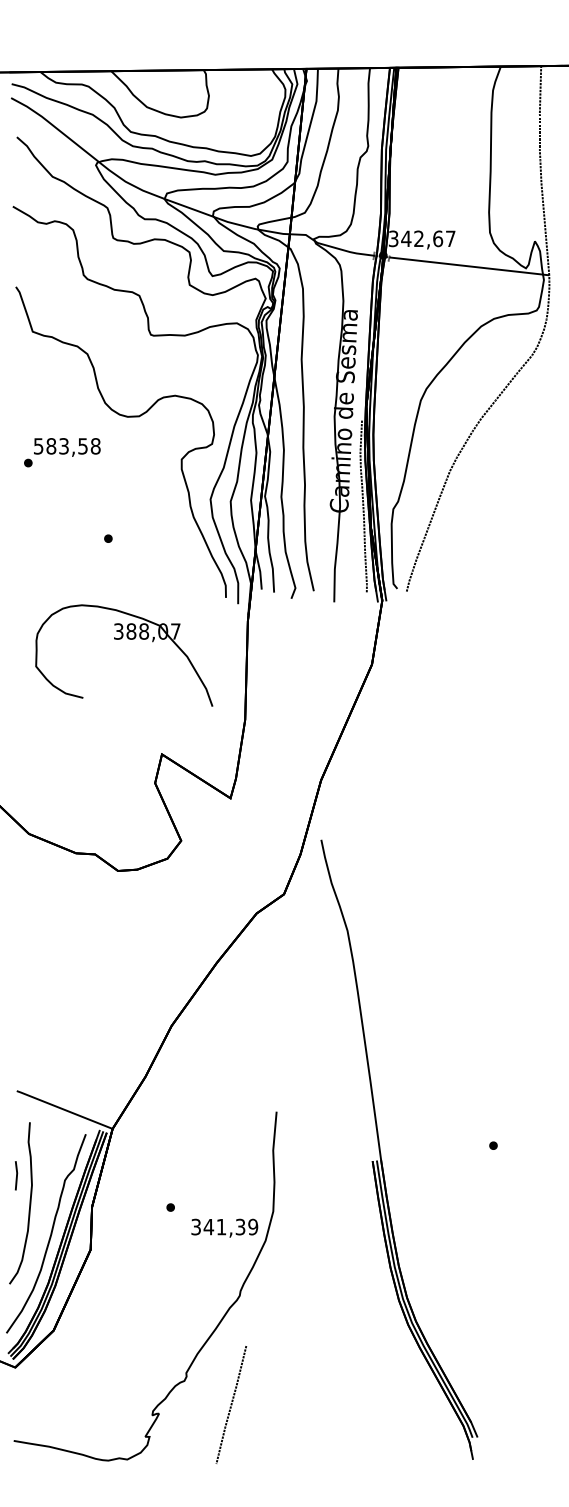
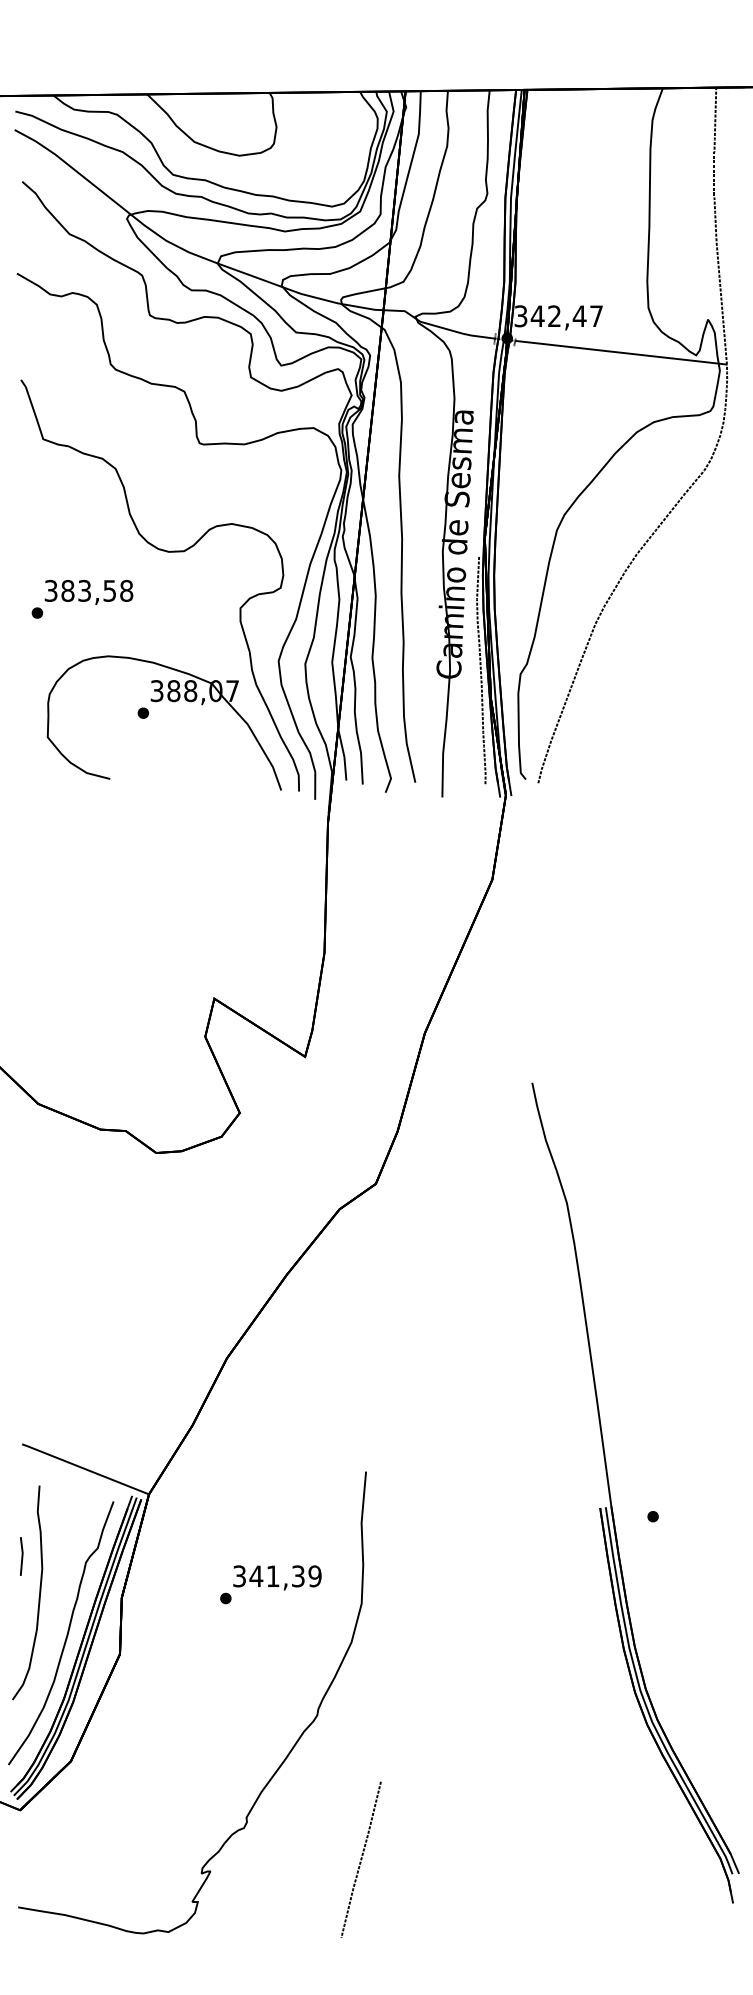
text: (437, 239) -> (579, 316), 342,67 -> 342,47
text: (38, 446) -> (51, 590), 583,58 -> 383,58
part: (118, 640) -> (156, 702), moved
part: (381, 1153) -> (611, 1497), moved
text: (224, 1227) -> (277, 1577), moved
curve: (230, 1404) -> (360, 1859), moved

